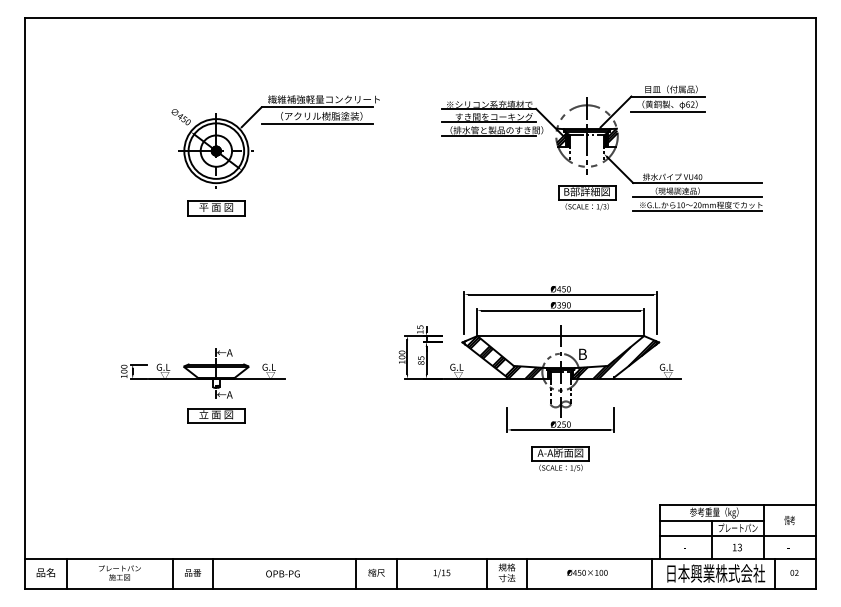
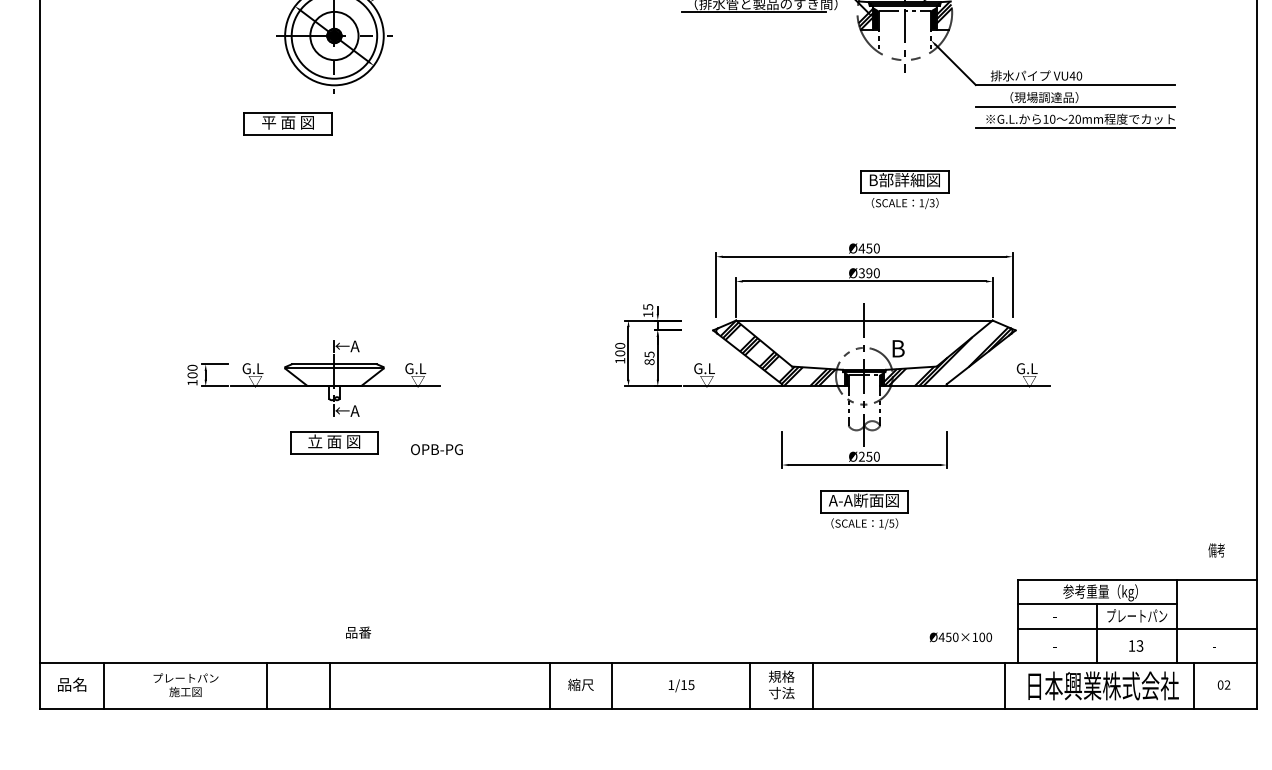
part: (587, 197) -> (905, 188), moved
part: (216, 208) -> (288, 124), moved
text: (789, 519) -> (1216, 548), moved
text: (193, 572) -> (359, 632), moved
text: (587, 572) -> (960, 636), moved
text: (282, 573) -> (436, 448), moved

